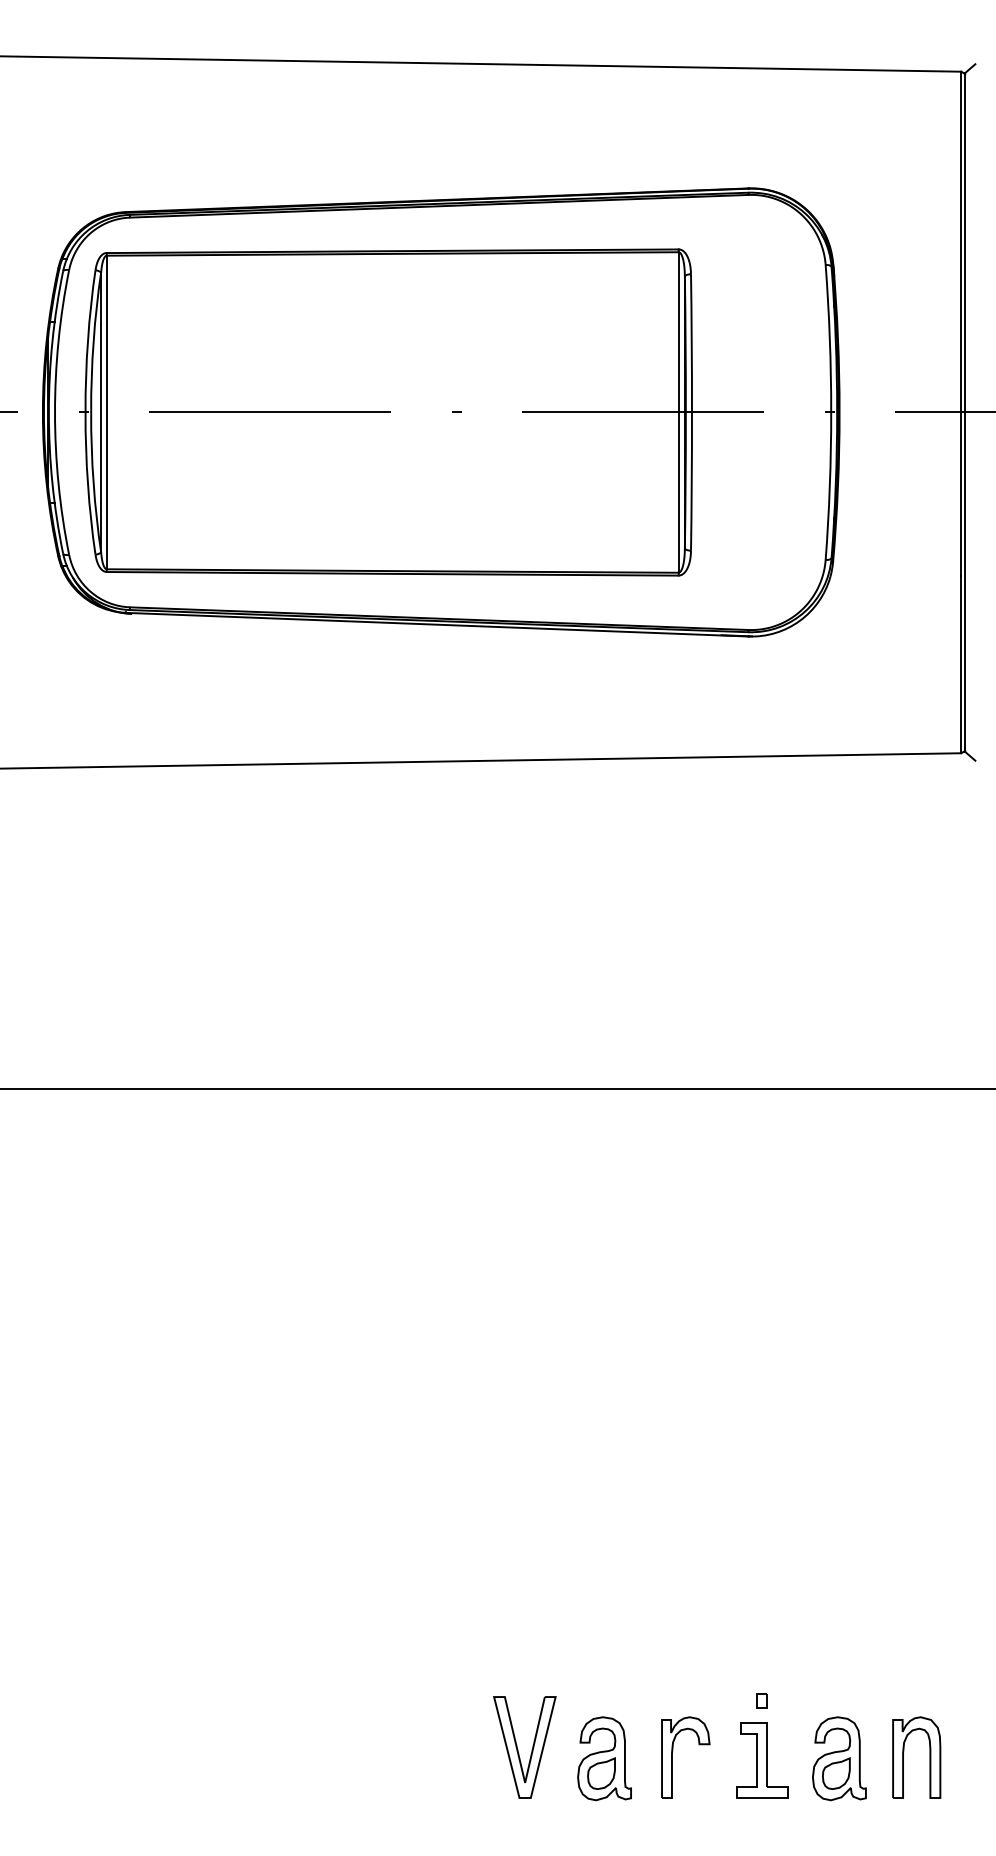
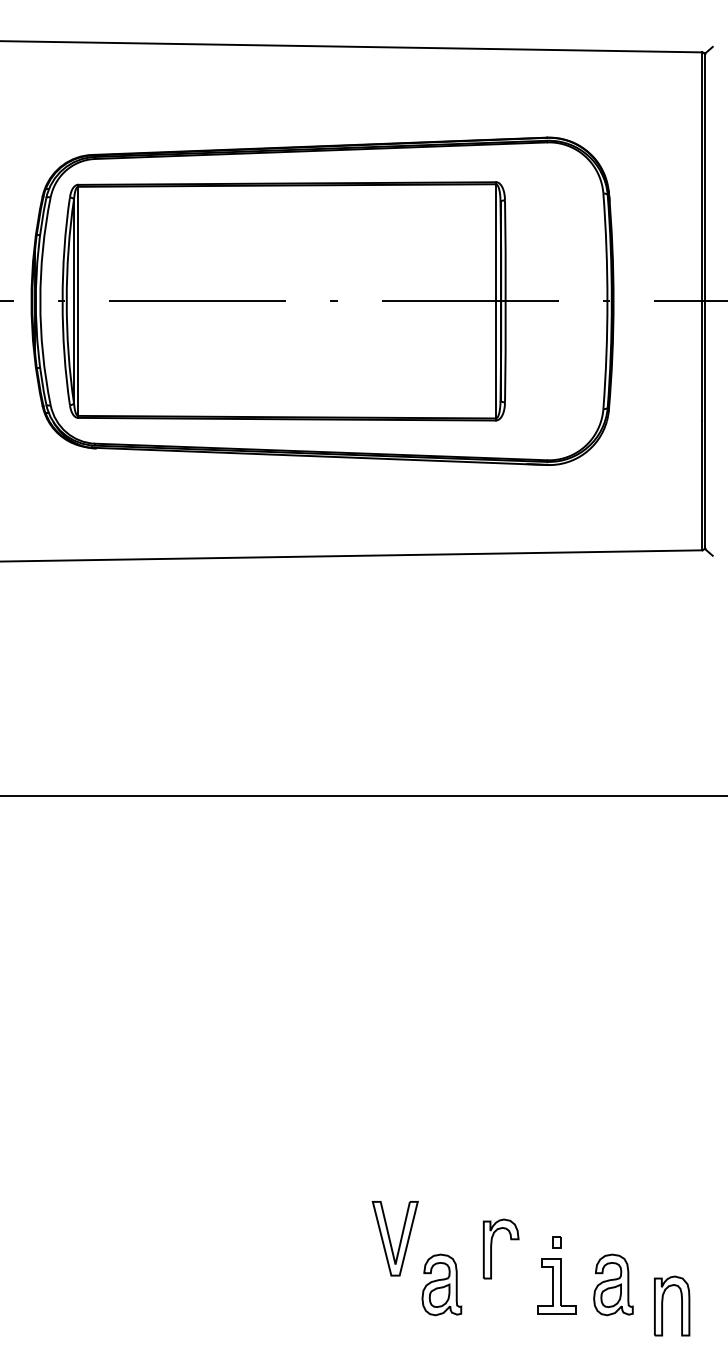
part: (518, 1749) -> (390, 1240), moved
part: (672, 1757) -> (491, 1248), moved
part: (903, 1757) -> (662, 1305), moved

